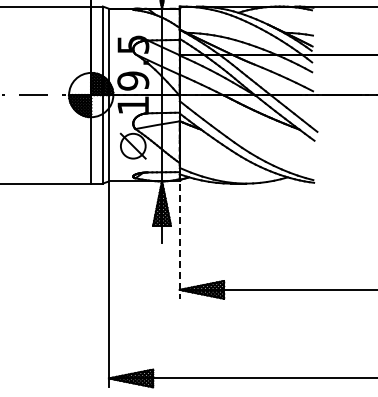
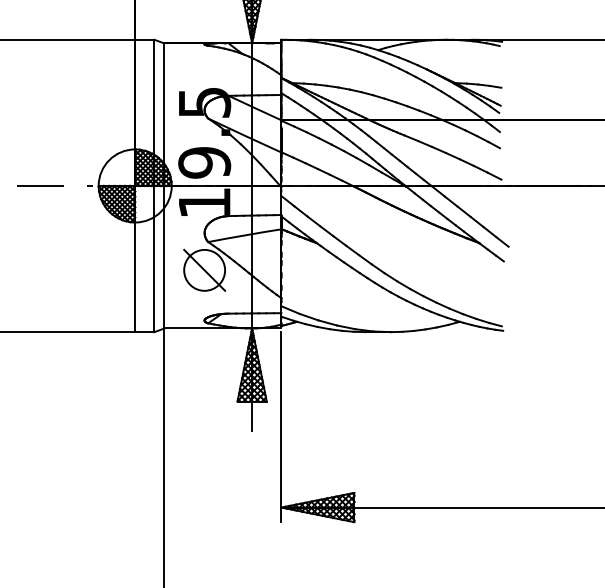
line: (179, 241) -> (280, 427), dashed -> solid

